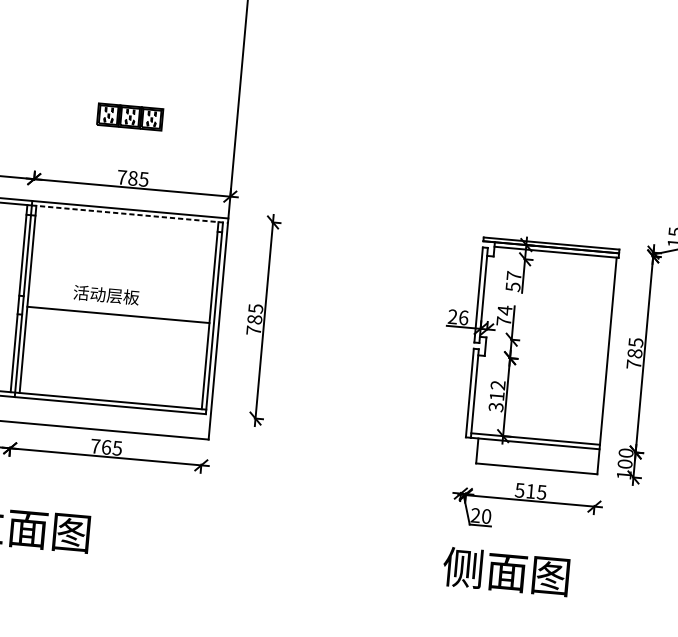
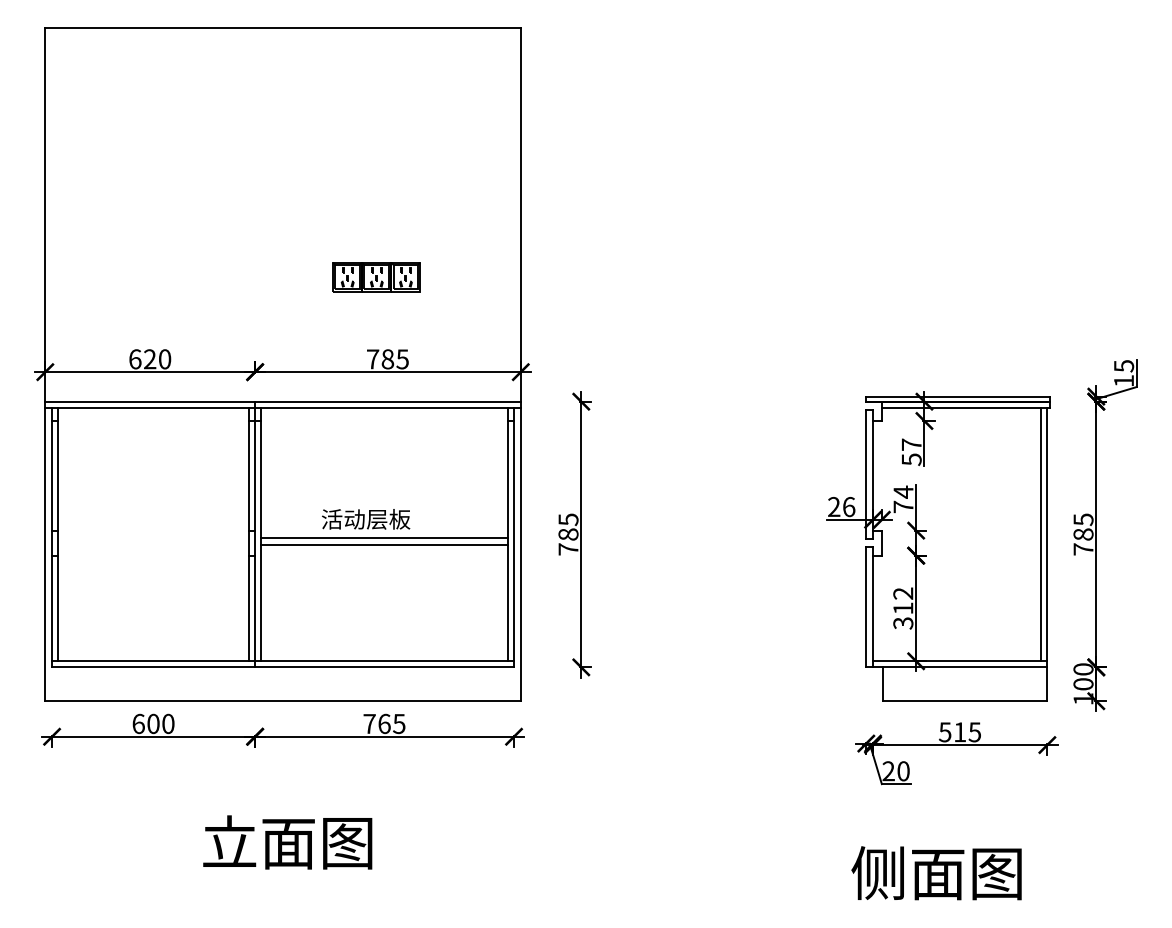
line: (129, 213) -> (387, 407), dashed -> solid
line: (118, 310) -> (384, 538), added
line: (604, 350) -> (1041, 534), added
text: (506, 571) -> (936, 873), moved

